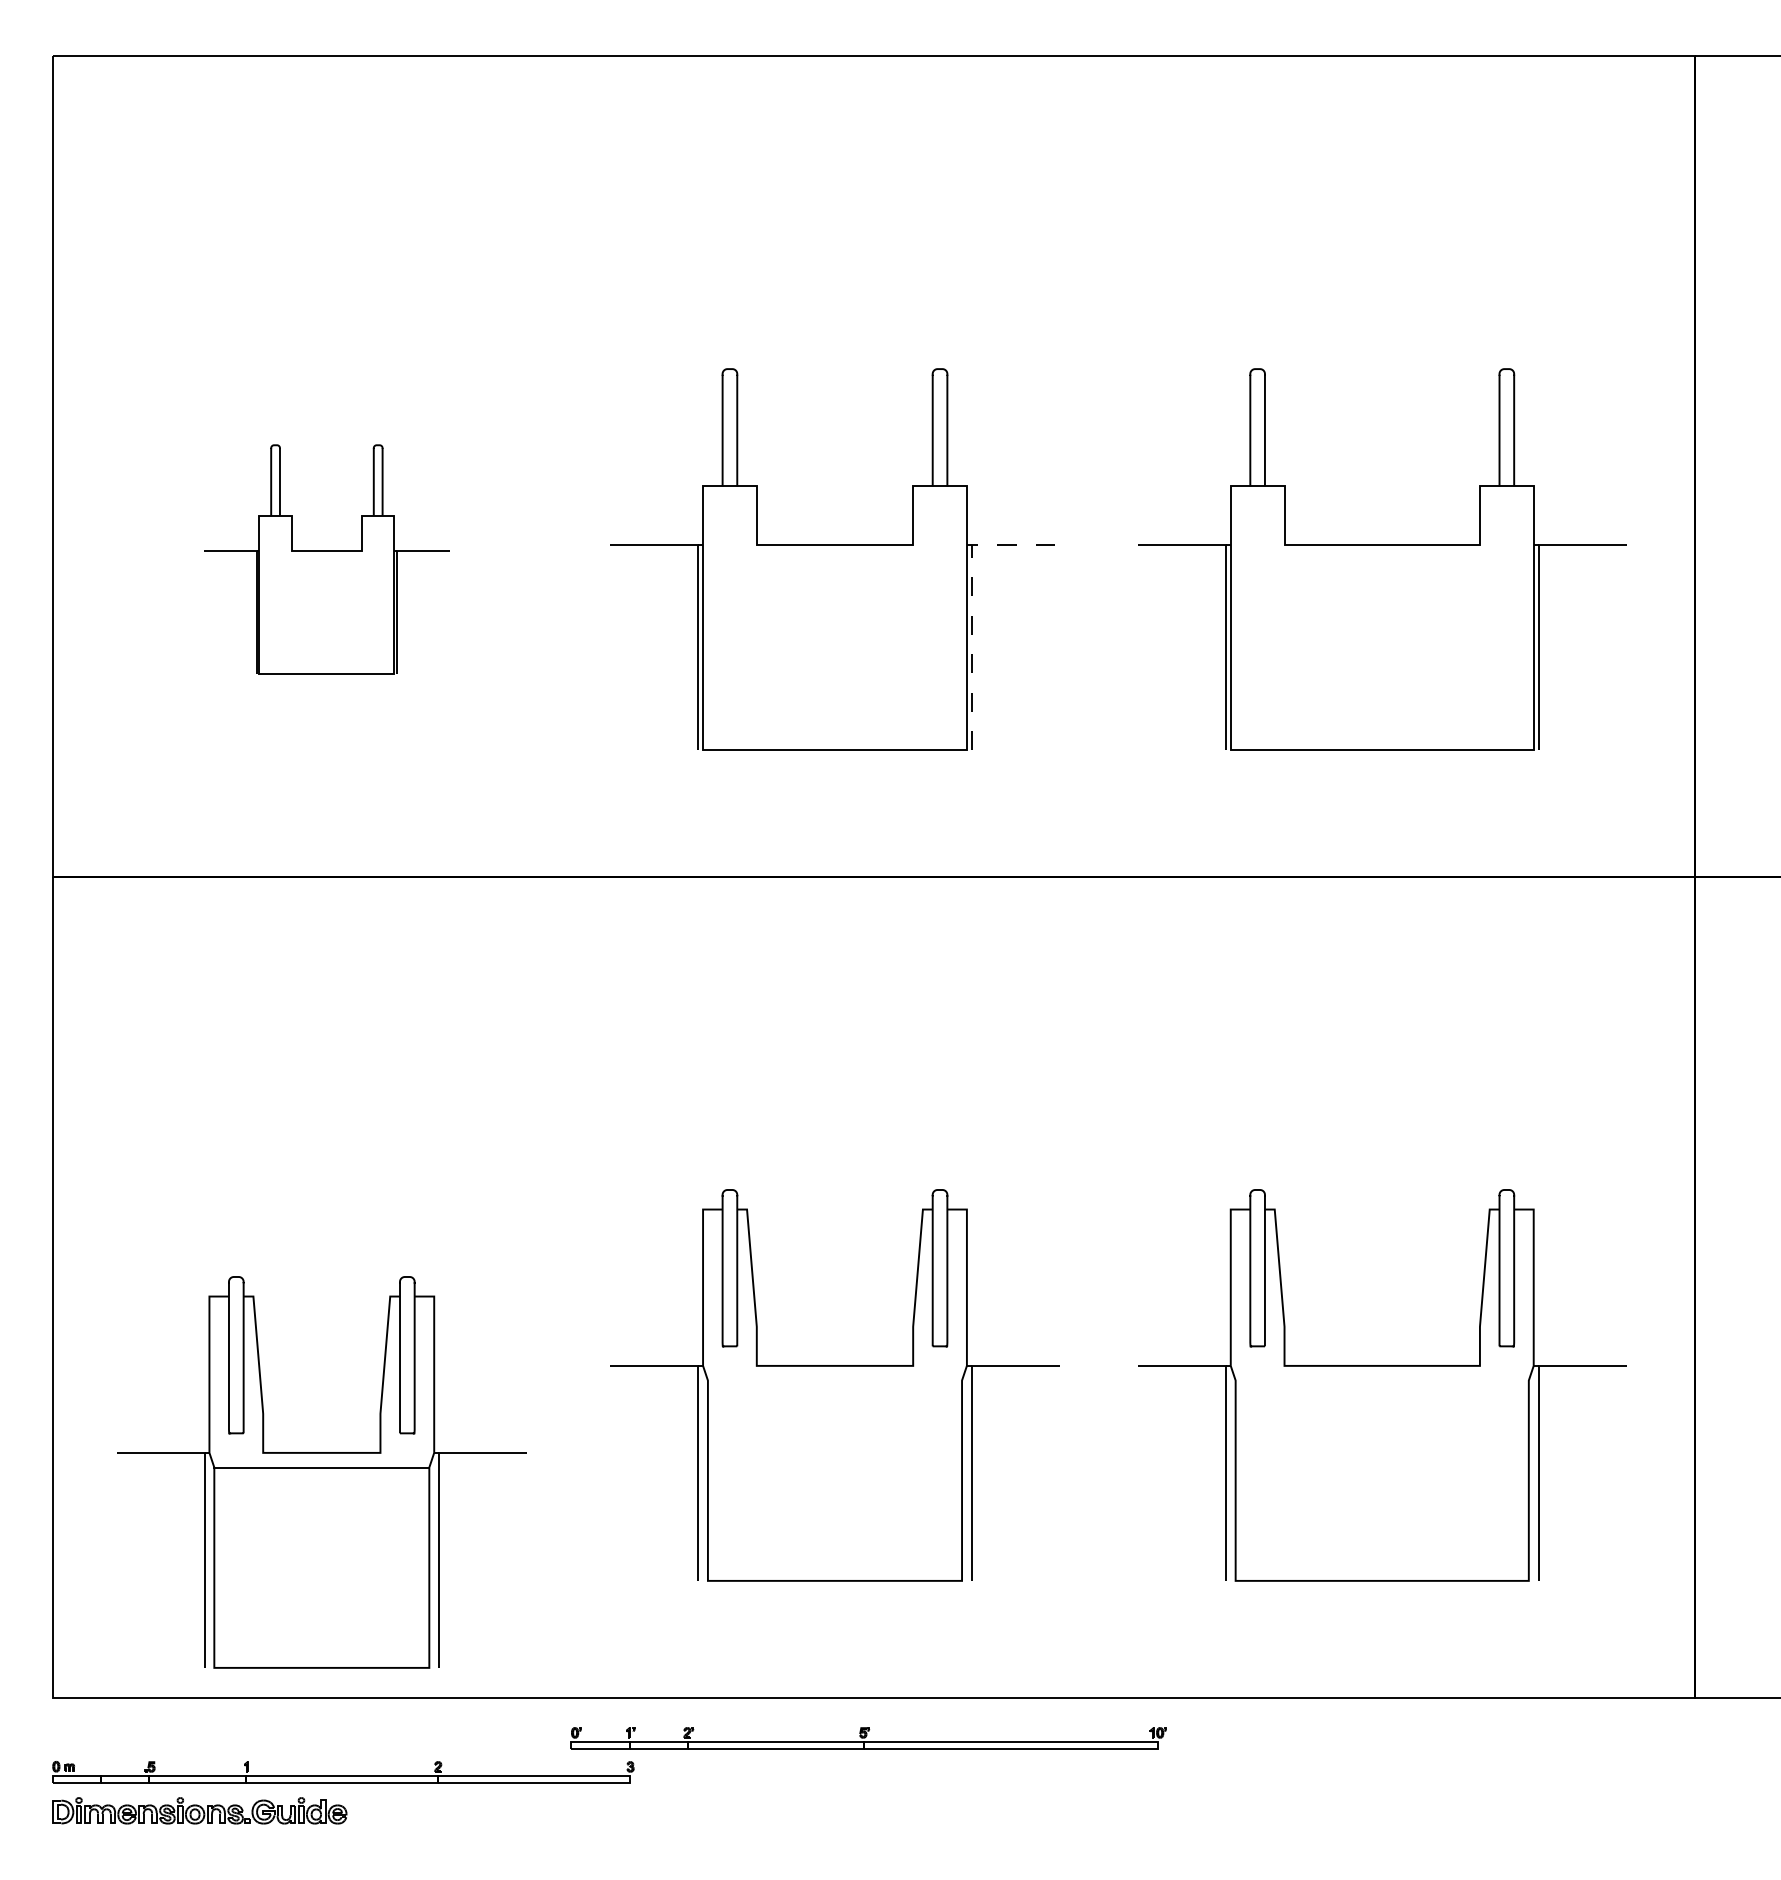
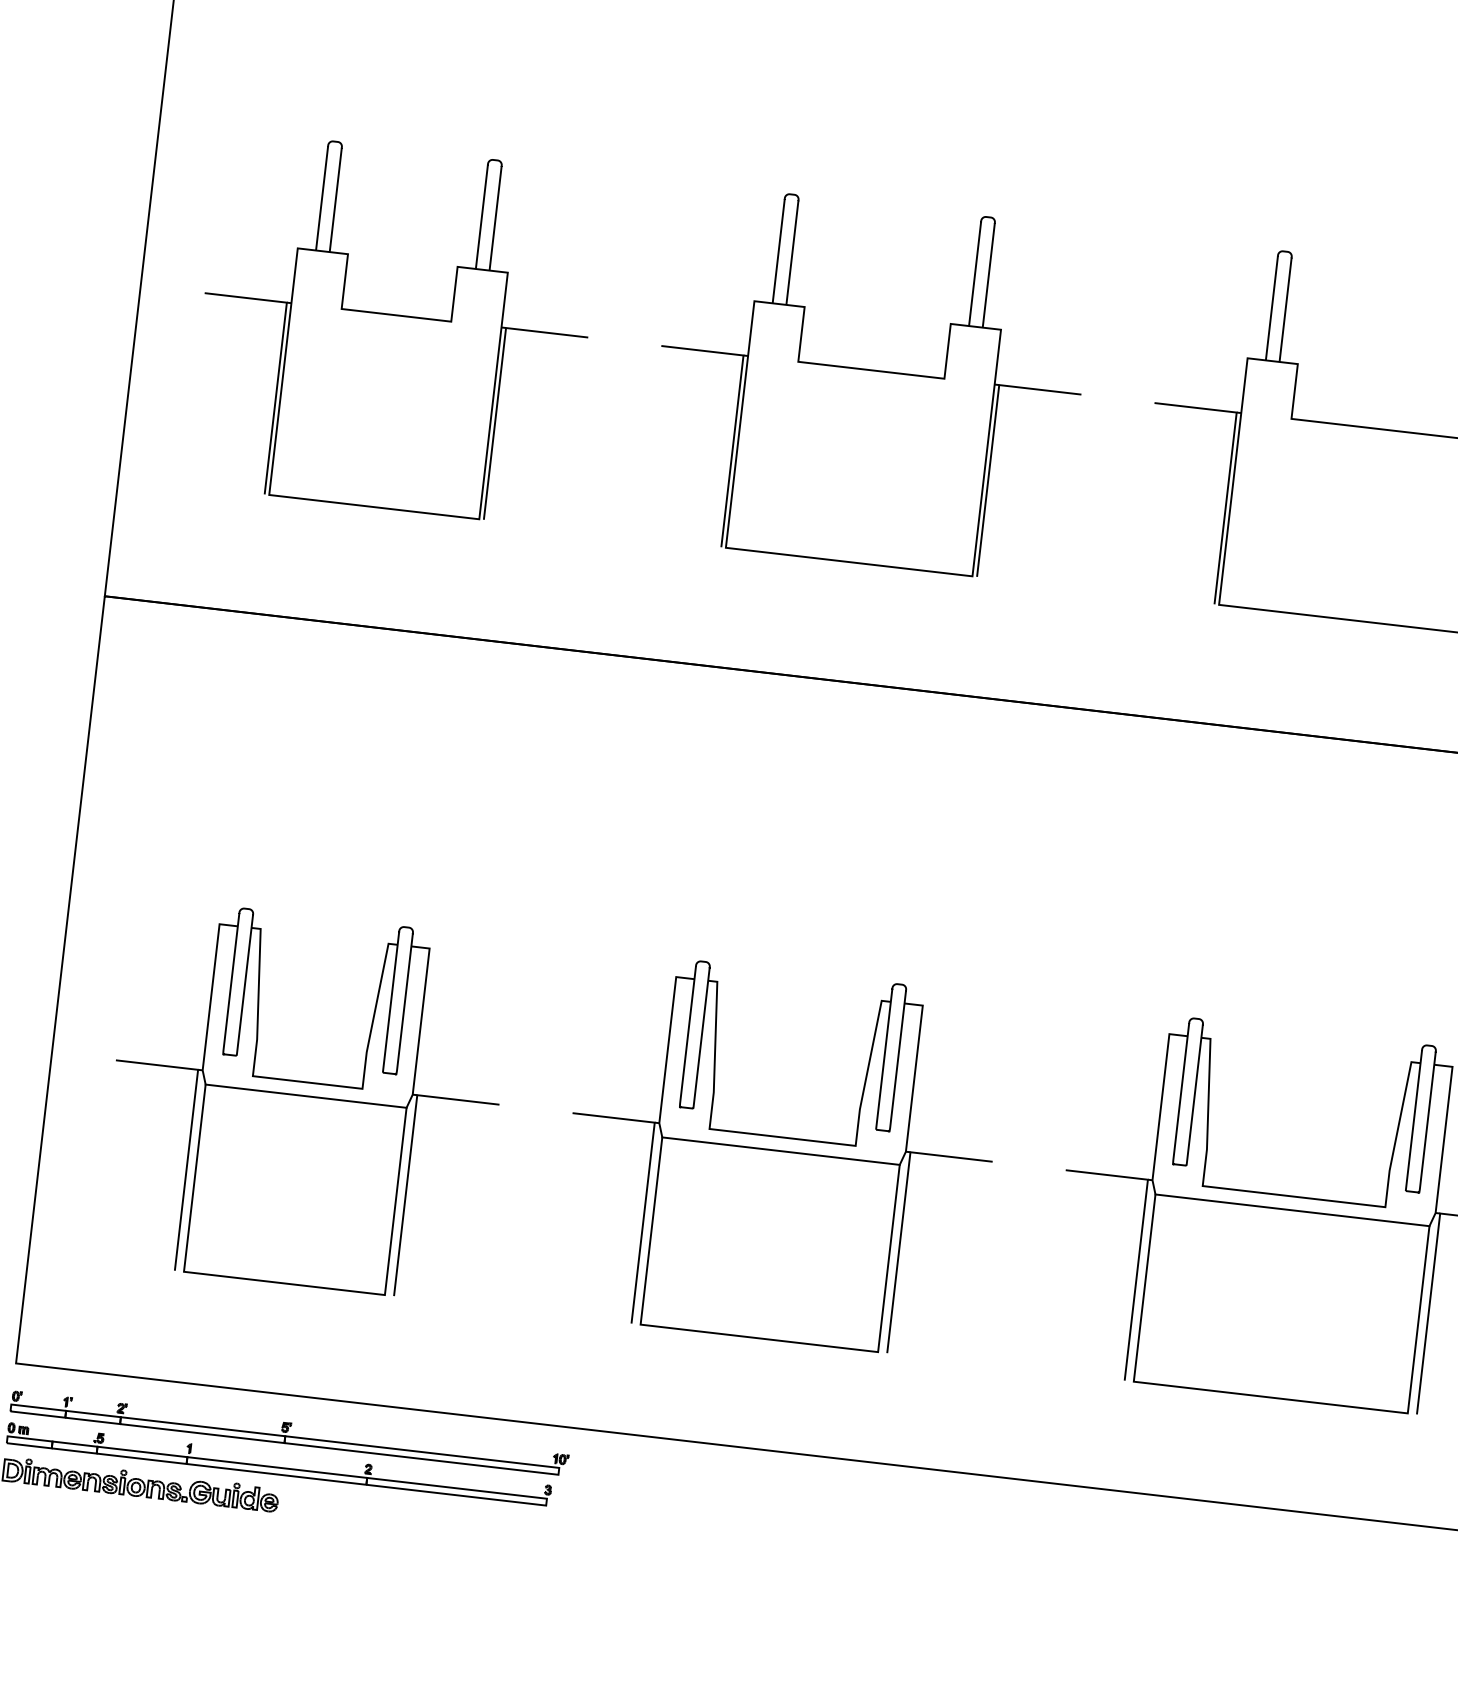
part: (326, 559) -> (394, 328), size x1.67
line: (971, 602) -> (992, 438), dashed -> solid
line: (834, 1380) -> (780, 1151), added
line: (1381, 1380) -> (1291, 1210), added
part: (321, 1472) -> (305, 1100), moved
part: (868, 1738) -> (289, 1433), moved

